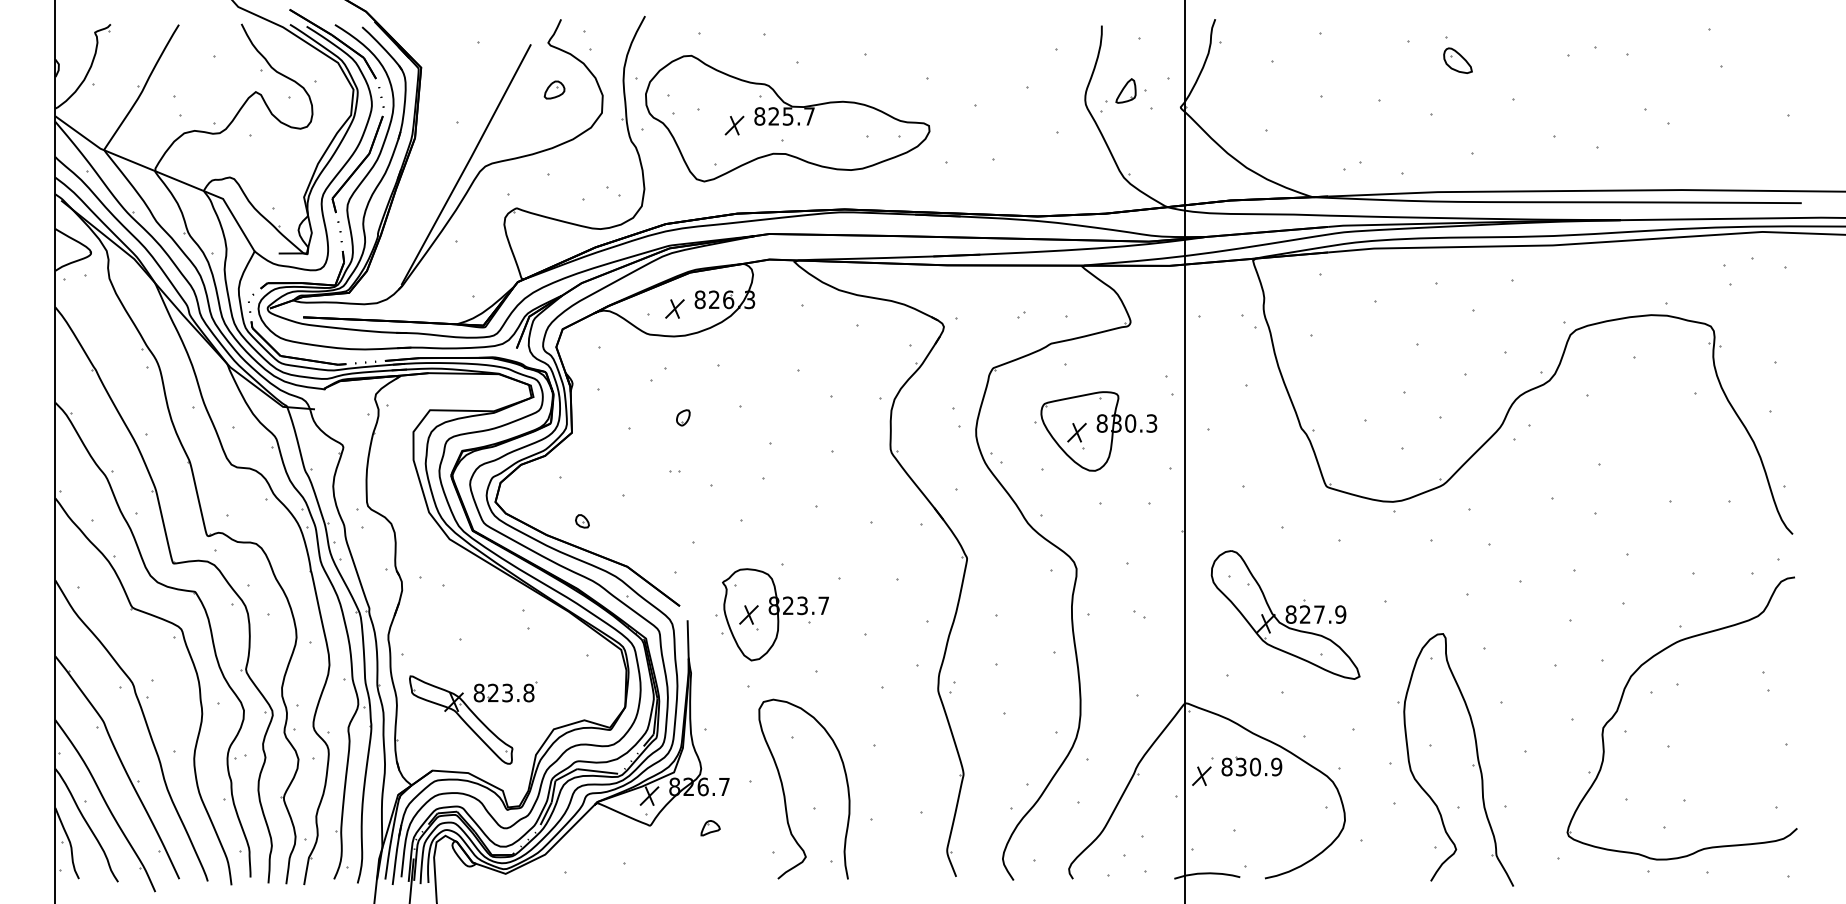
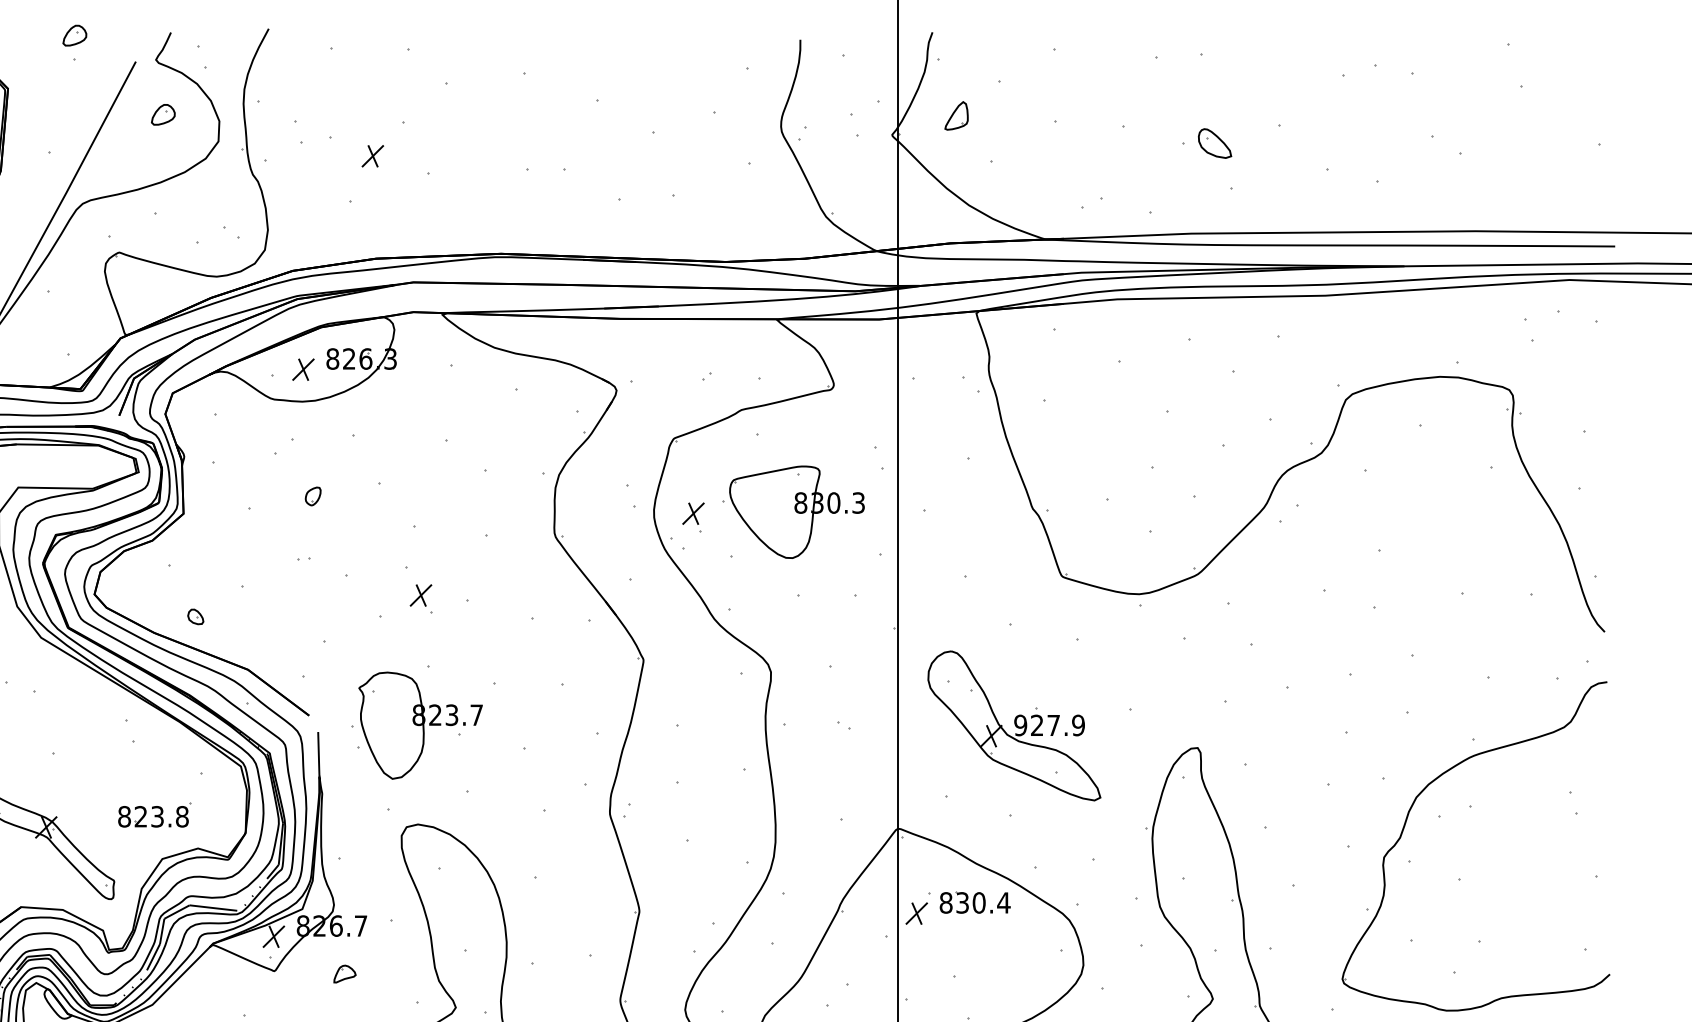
part: (478, 21) -> (74, 35), added
part: (1457, 60) -> (1214, 143), moved
part: (1125, 90) -> (955, 115), moved
part: (787, 118) -> (434, 147), removed
part: (1076, 435) -> (692, 516), moved
text: (1290, 614) -> (1020, 725), 827.9 -> 927.9
part: (748, 617) -> (420, 598), moved
part: (505, 691) -> (155, 814), moved
text: (1276, 766) -> (1003, 902), 830.9 -> 830.4

